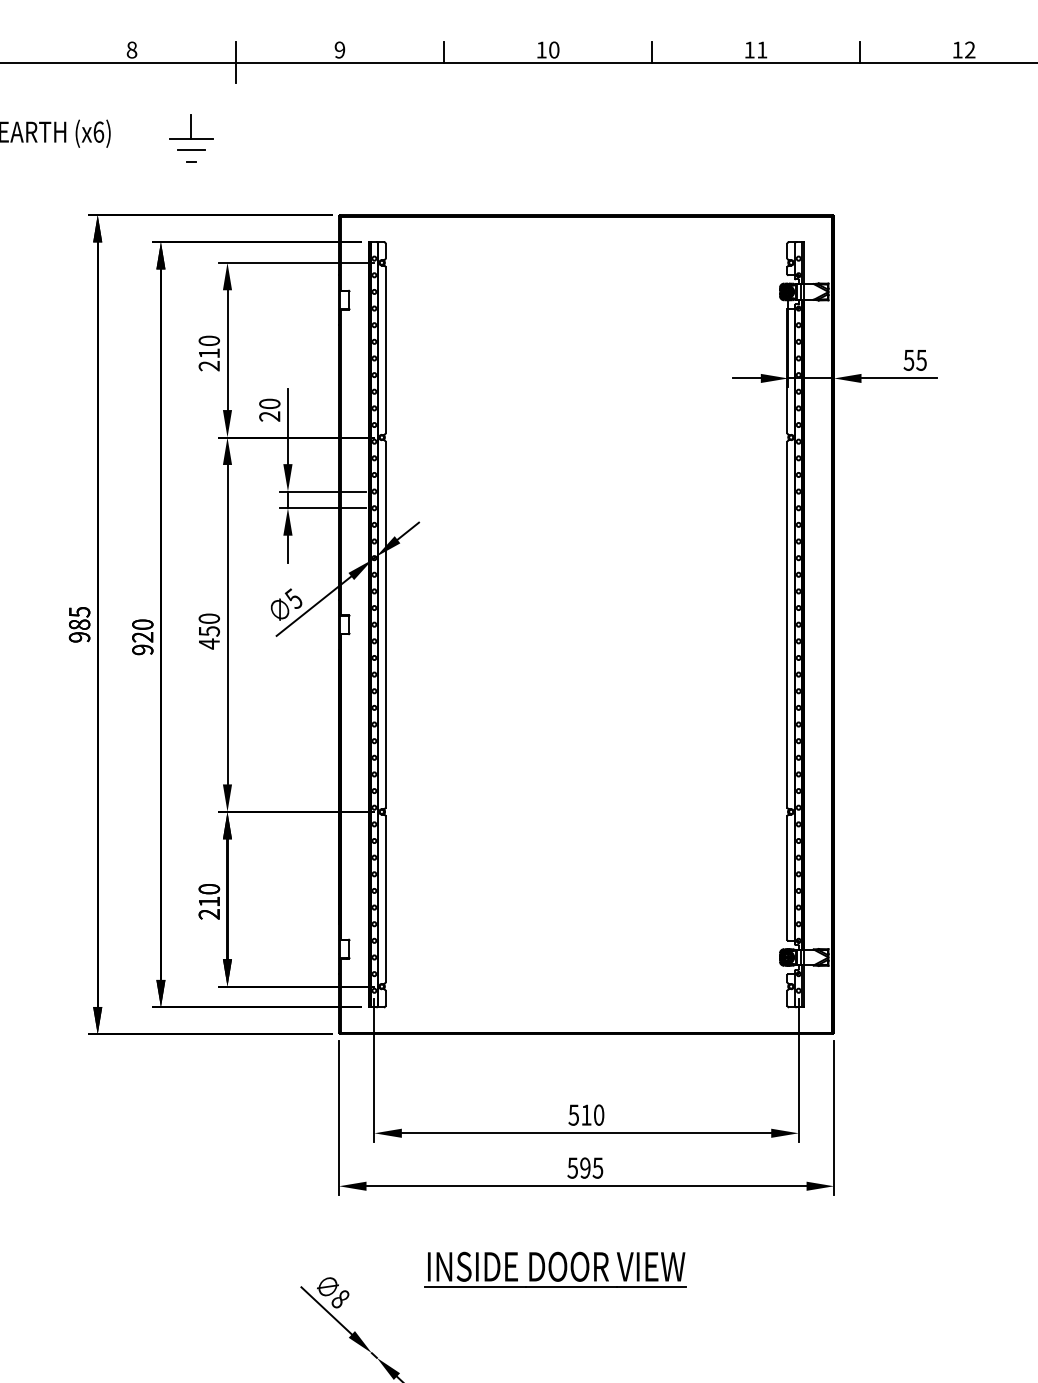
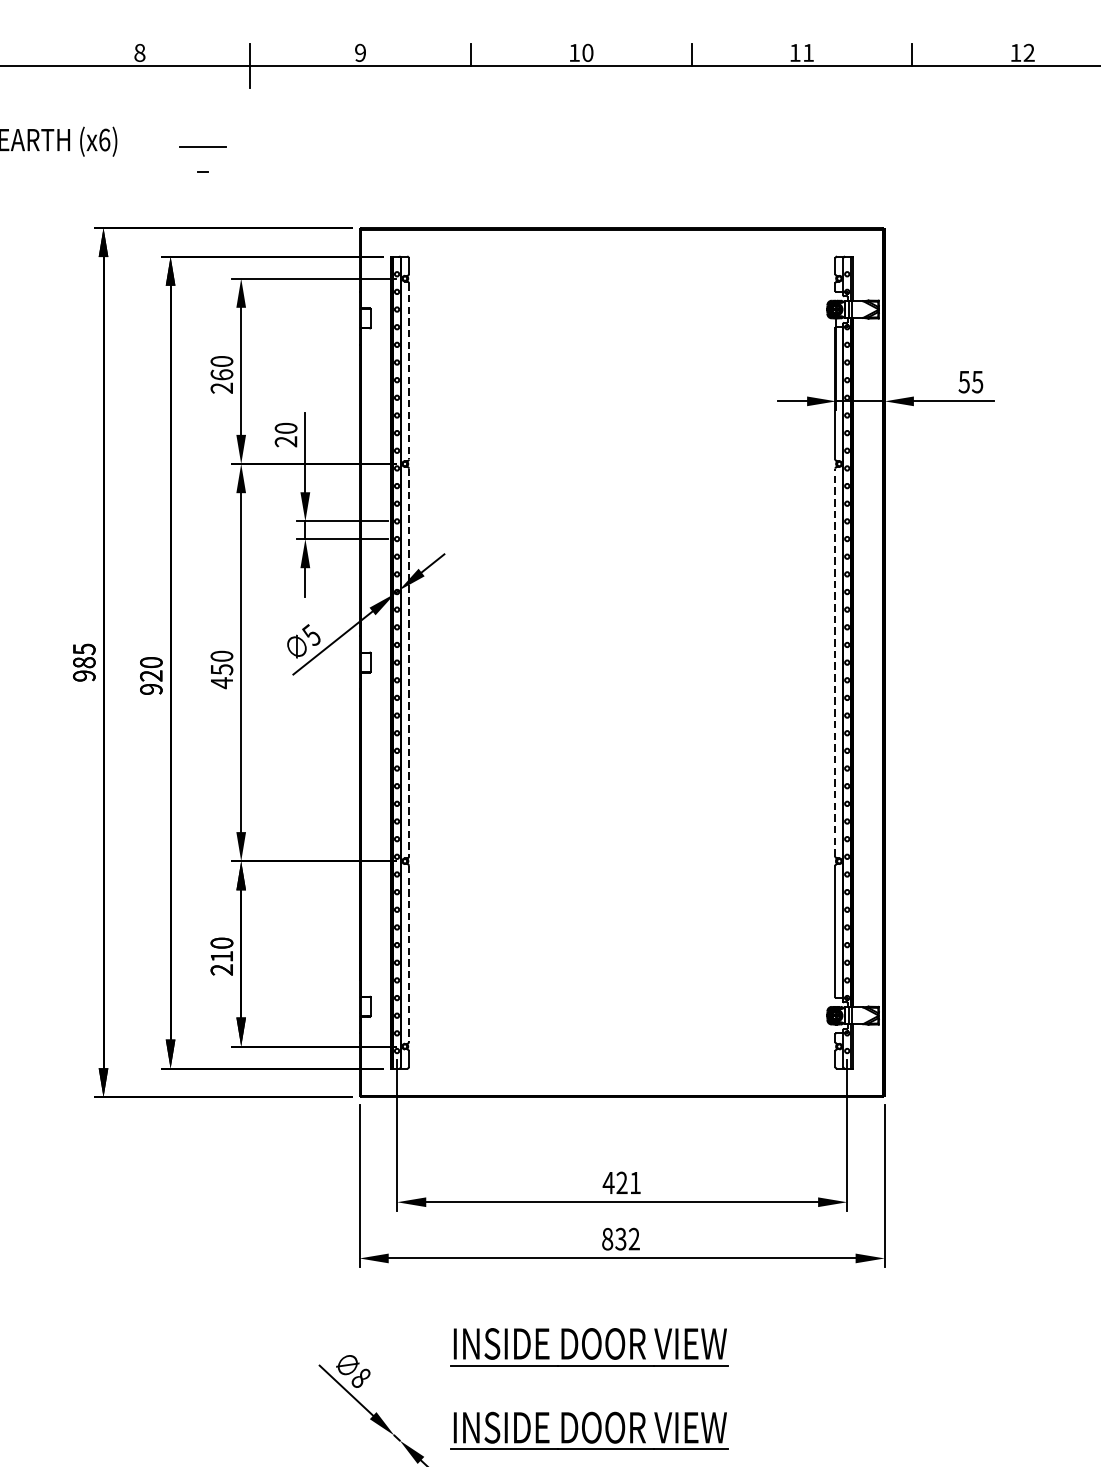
line: (191, 126) -> (203, 134), removed
line: (191, 149) -> (203, 158), removed
line: (385, 350) -> (408, 371), solid -> dashed
text: (208, 353) -> (221, 374), 210 -> 260
line: (385, 624) -> (408, 662), solid -> dashed
line: (787, 624) -> (835, 662), solid -> dashed
line: (385, 899) -> (408, 954), solid -> dashed
text: (586, 1114) -> (622, 1182), 510 -> 421
text: (585, 1167) -> (621, 1238), 595 -> 832
part: (555, 1348) -> (589, 1430), added

